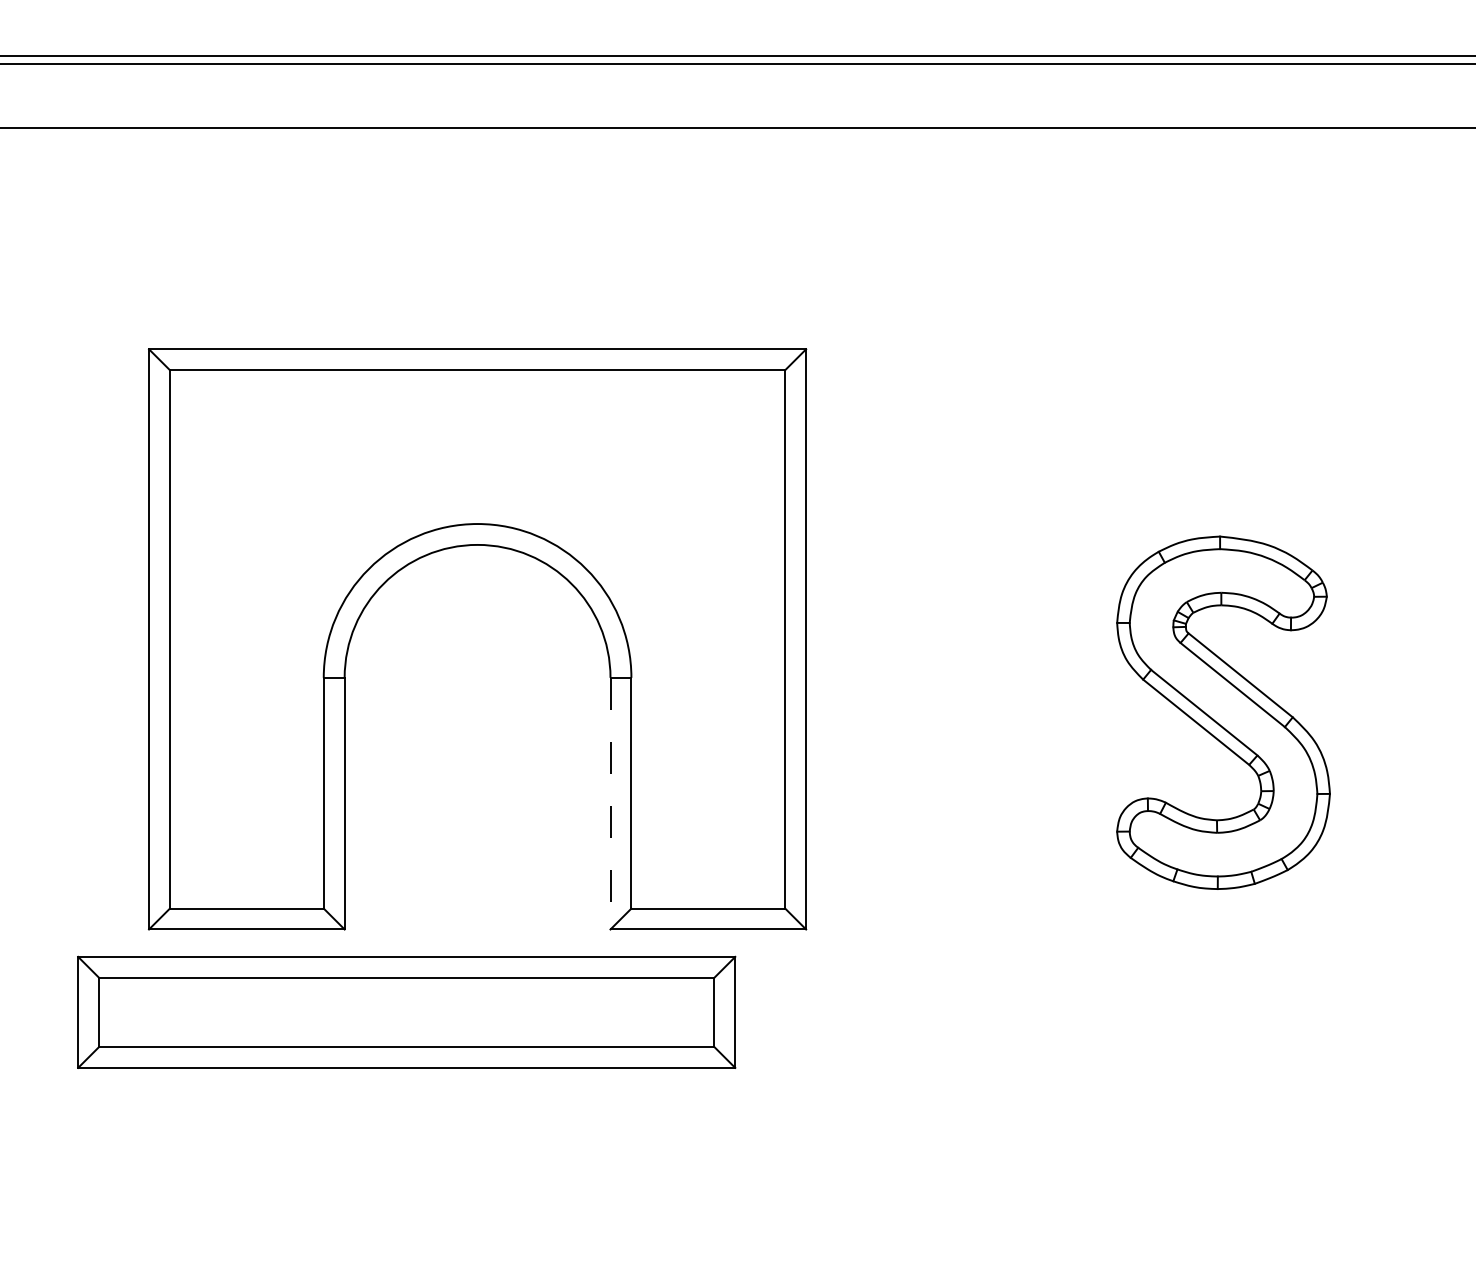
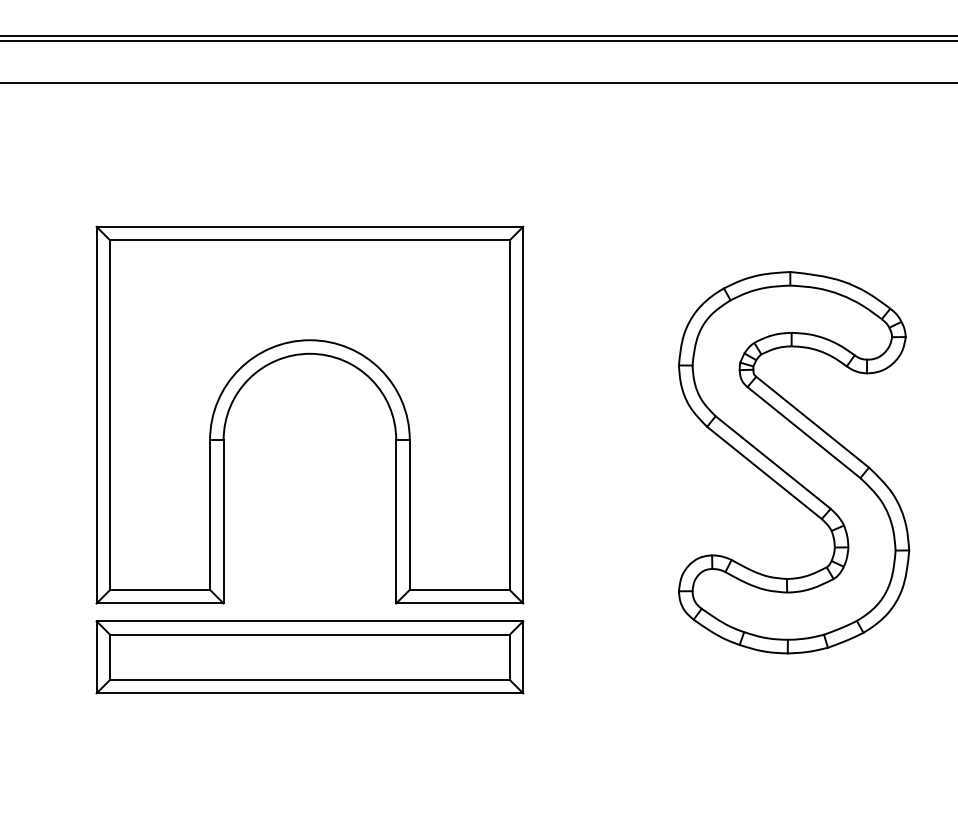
part: (1223, 712) -> (794, 462), size x1.67
line: (610, 803) -> (396, 521), dashed -> solid
part: (406, 1012) -> (309, 657), moved

